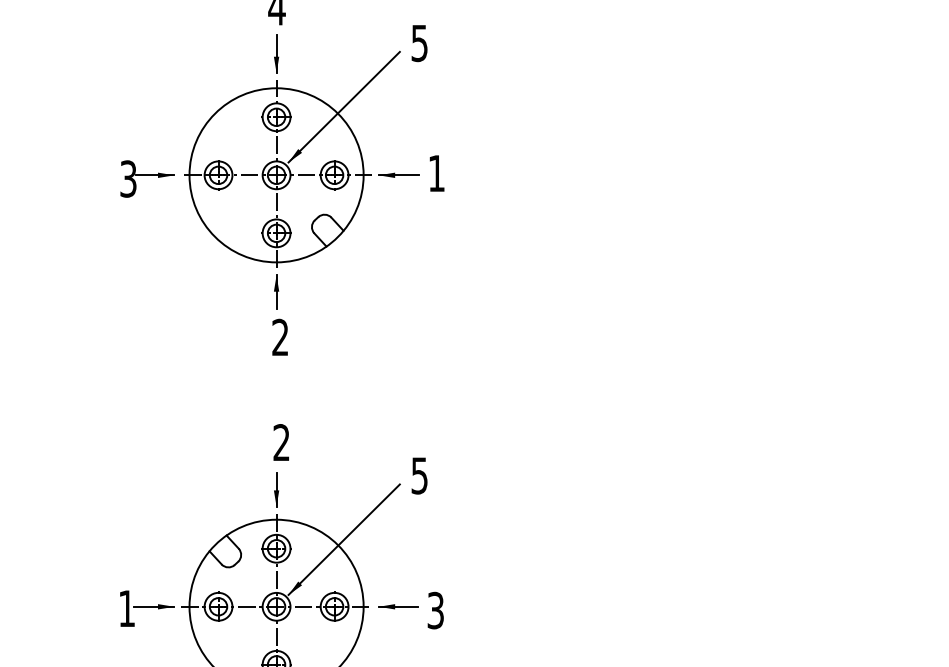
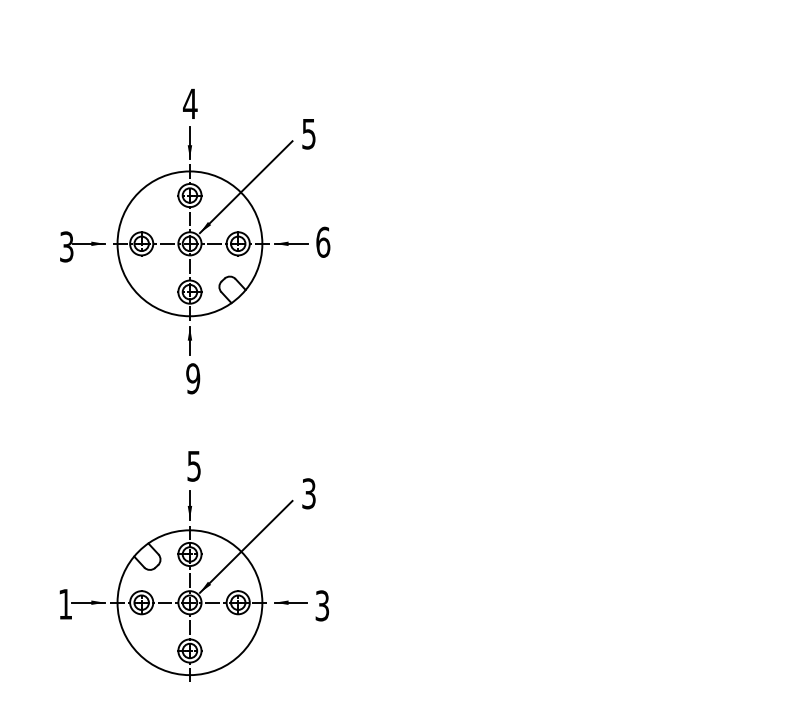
text: (437, 172) -> (323, 241), 1 -> 6
text: (280, 337) -> (193, 378), 2 -> 9
text: (280, 441) -> (193, 465), 2 -> 5
text: (419, 475) -> (308, 493), 5 -> 3

